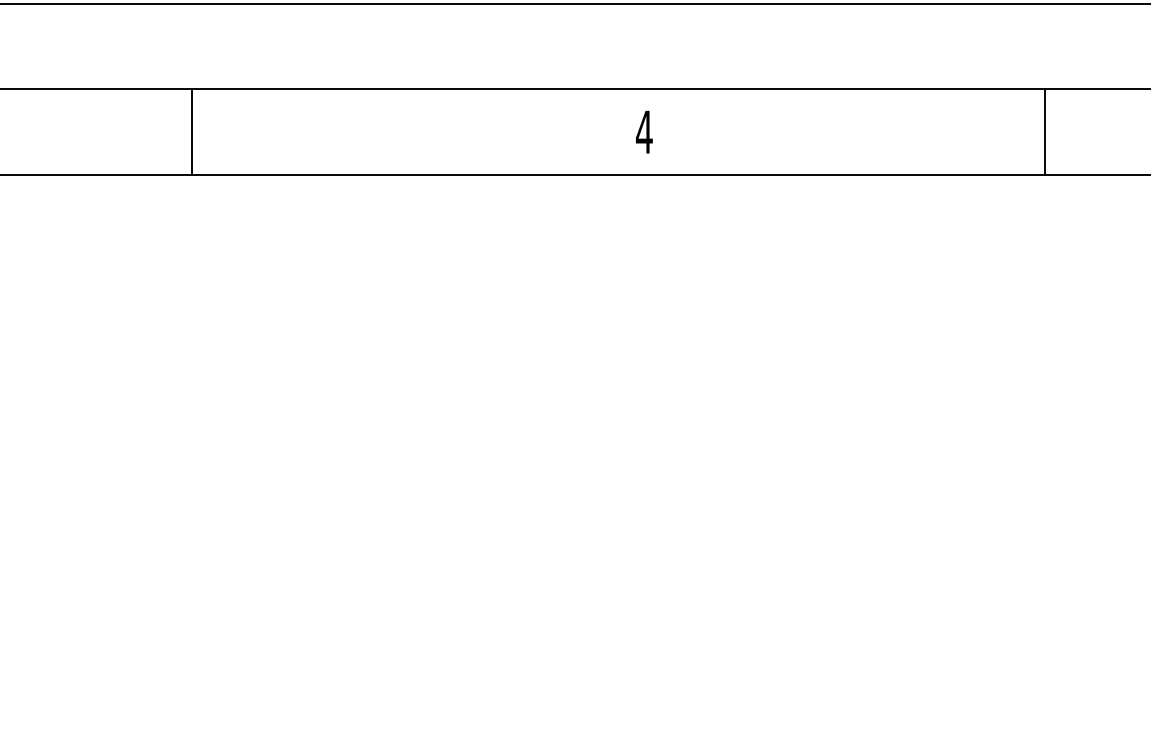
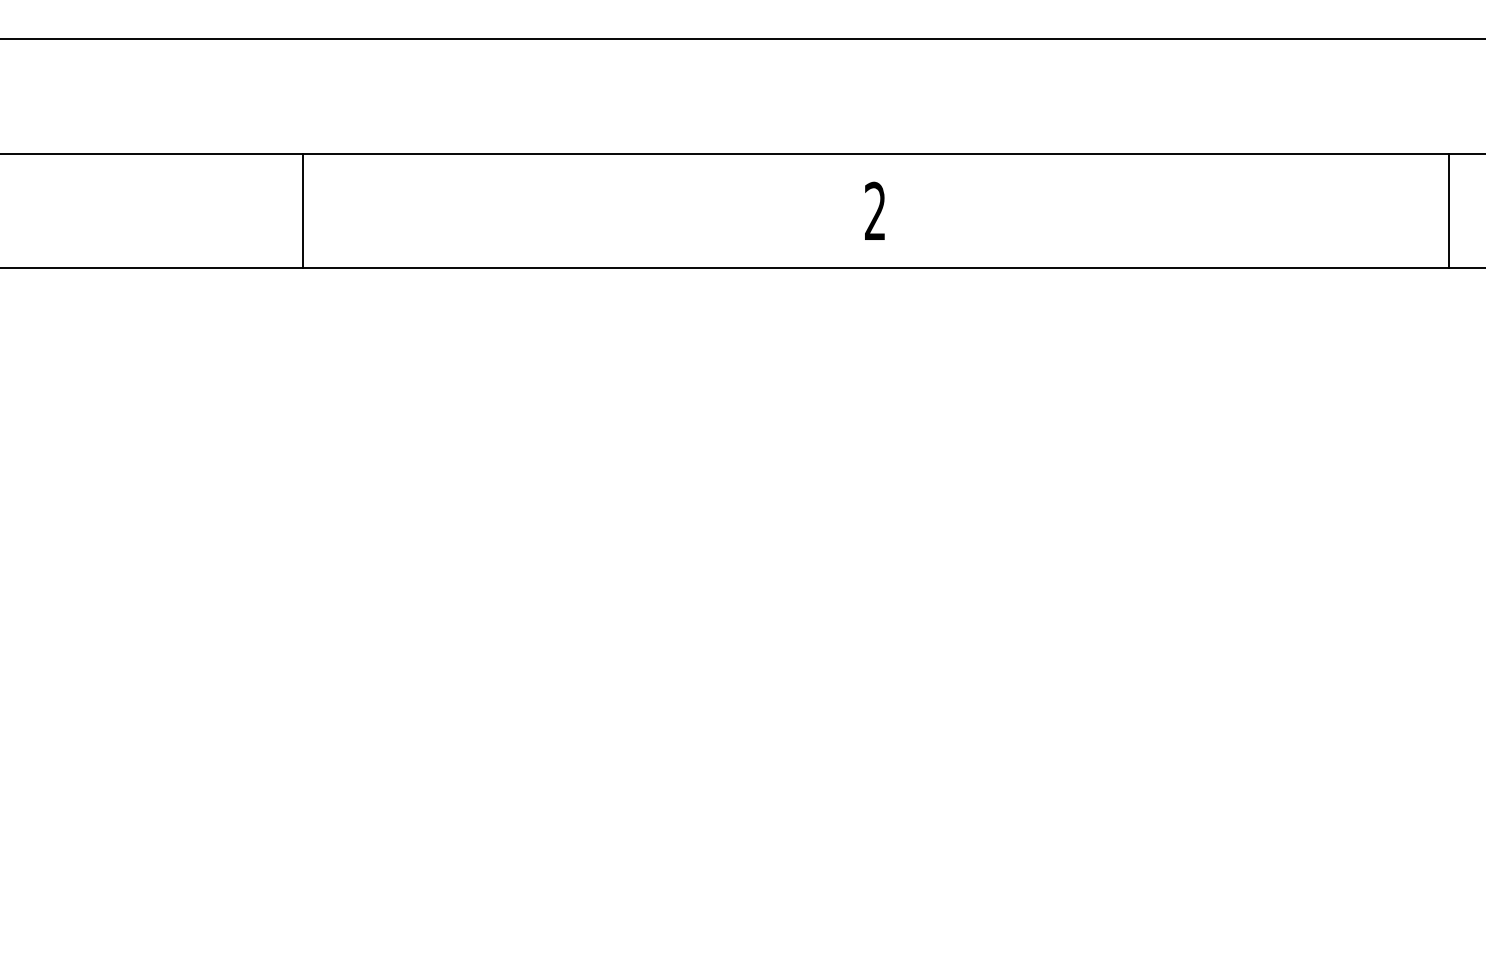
line: (191, 131) -> (302, 210), moved
text: (644, 131) -> (875, 210), 4 -> 2
line: (1044, 131) -> (1448, 210), moved

